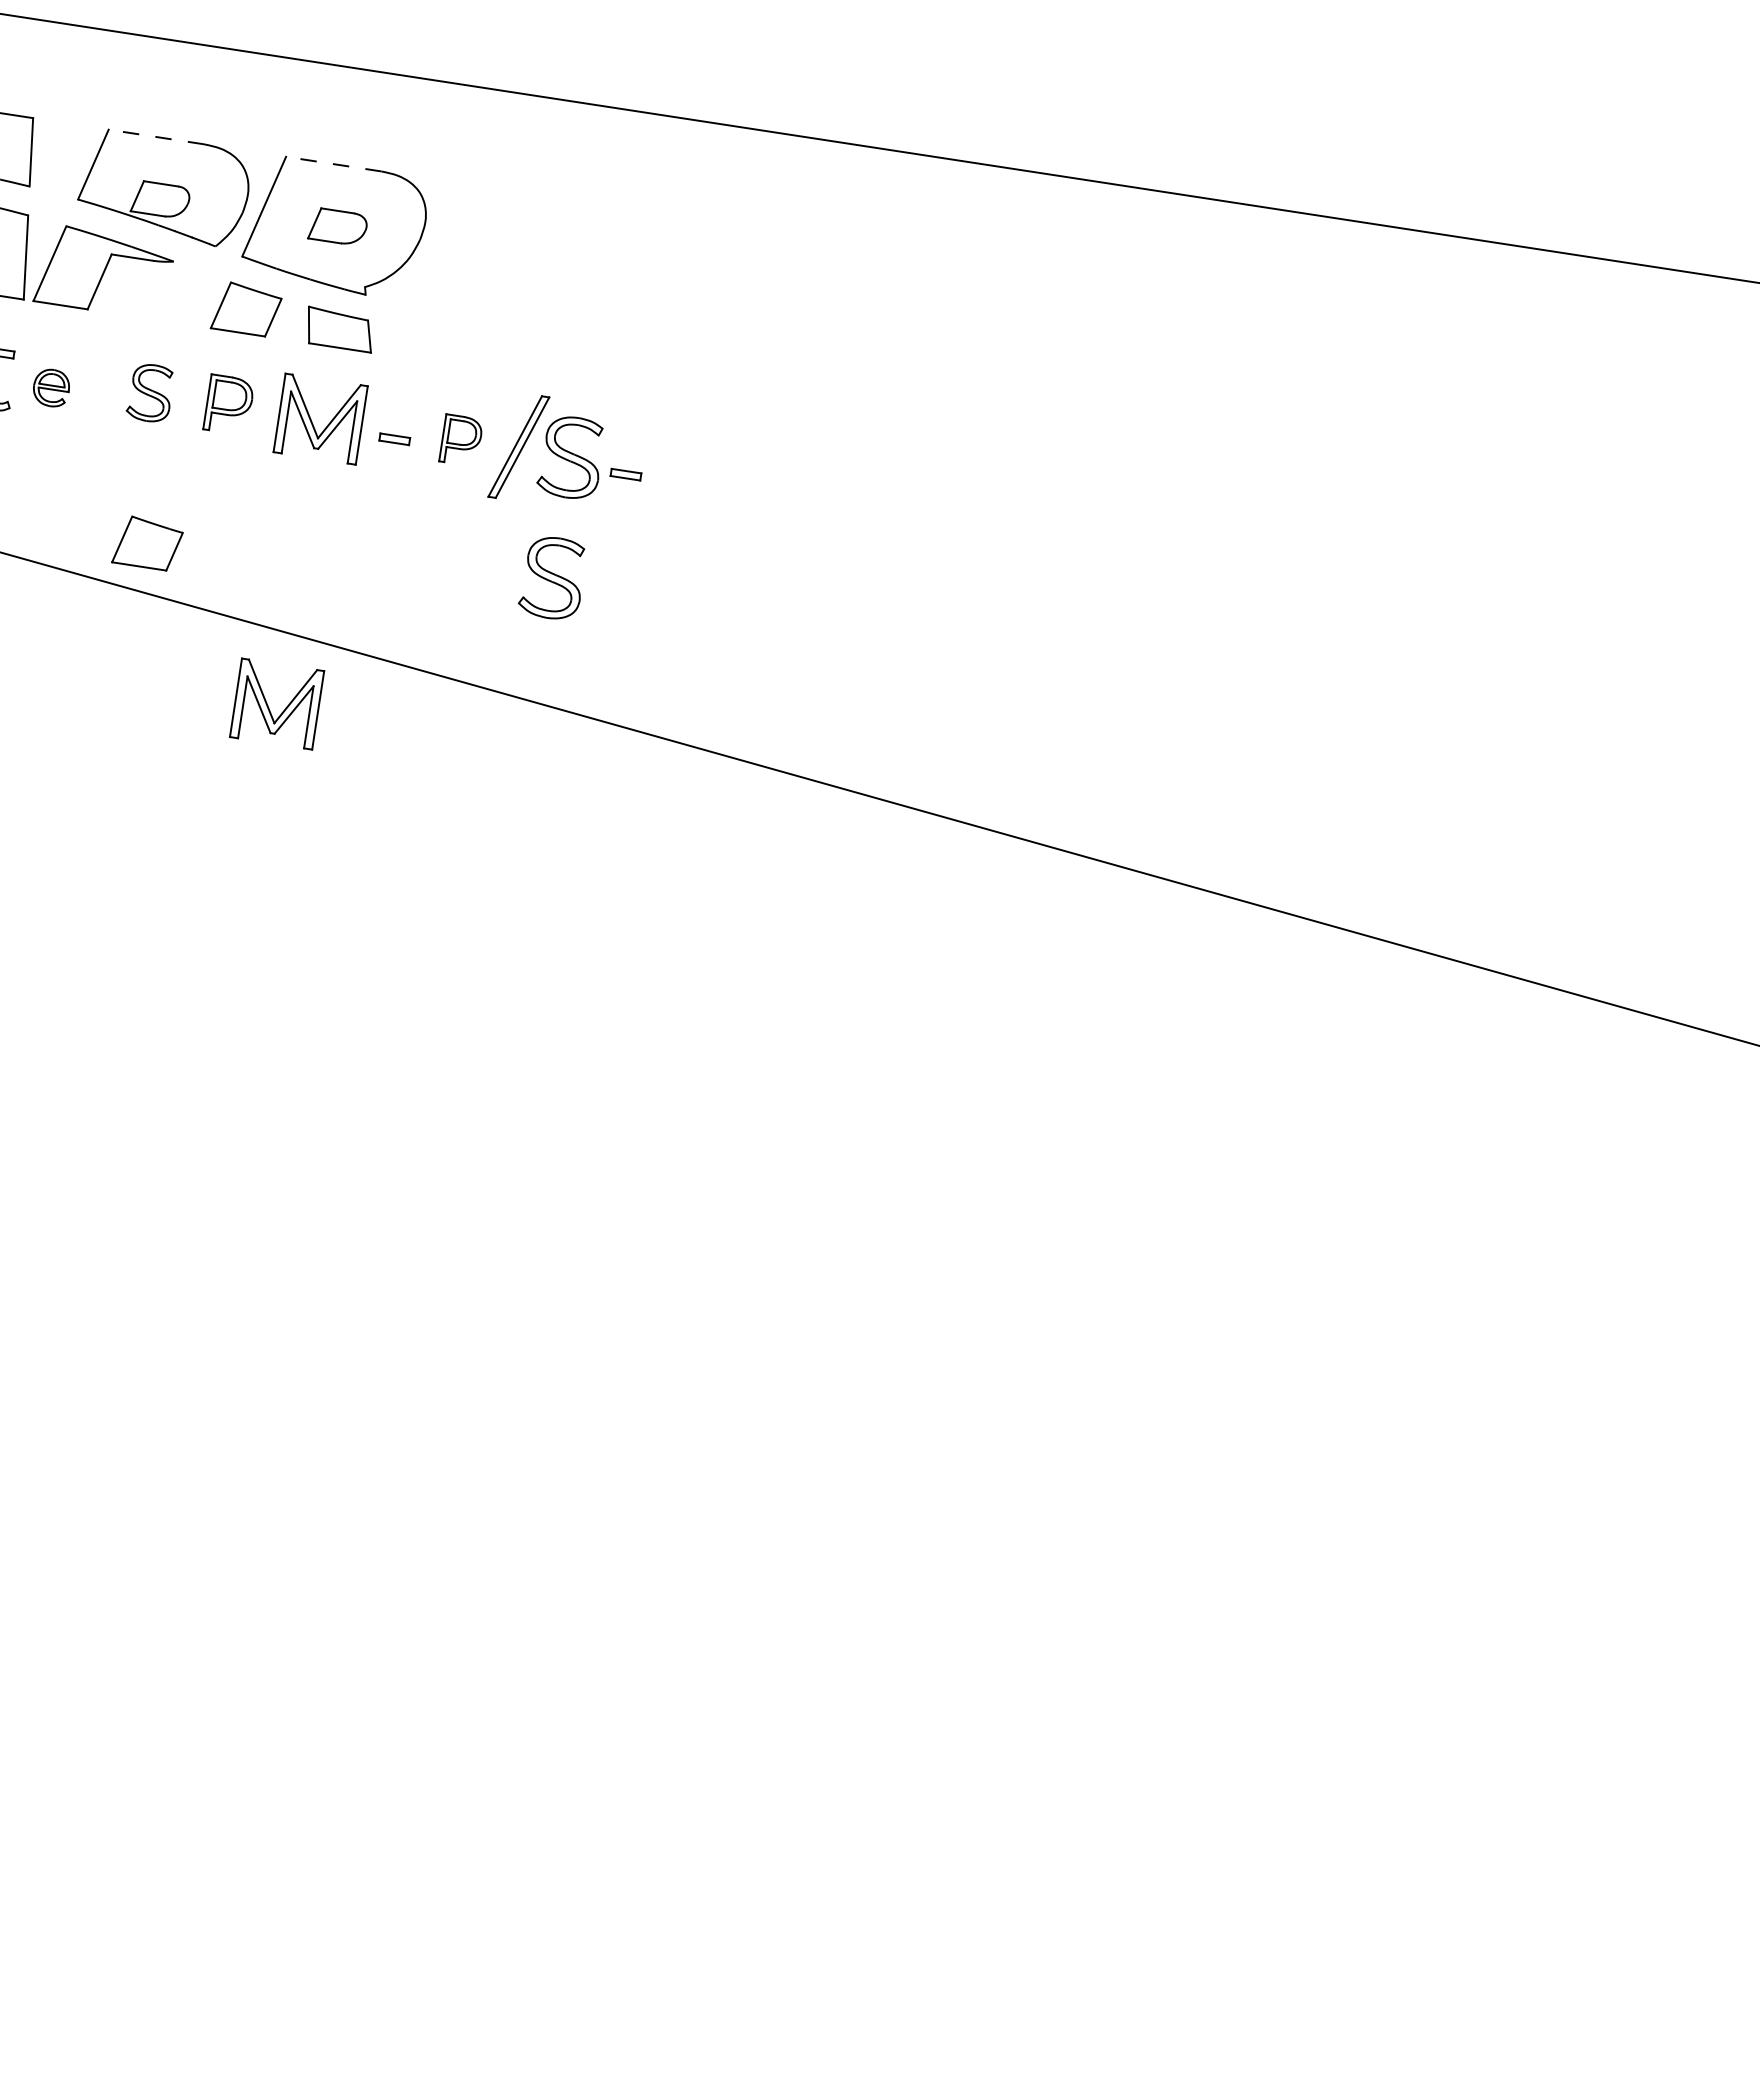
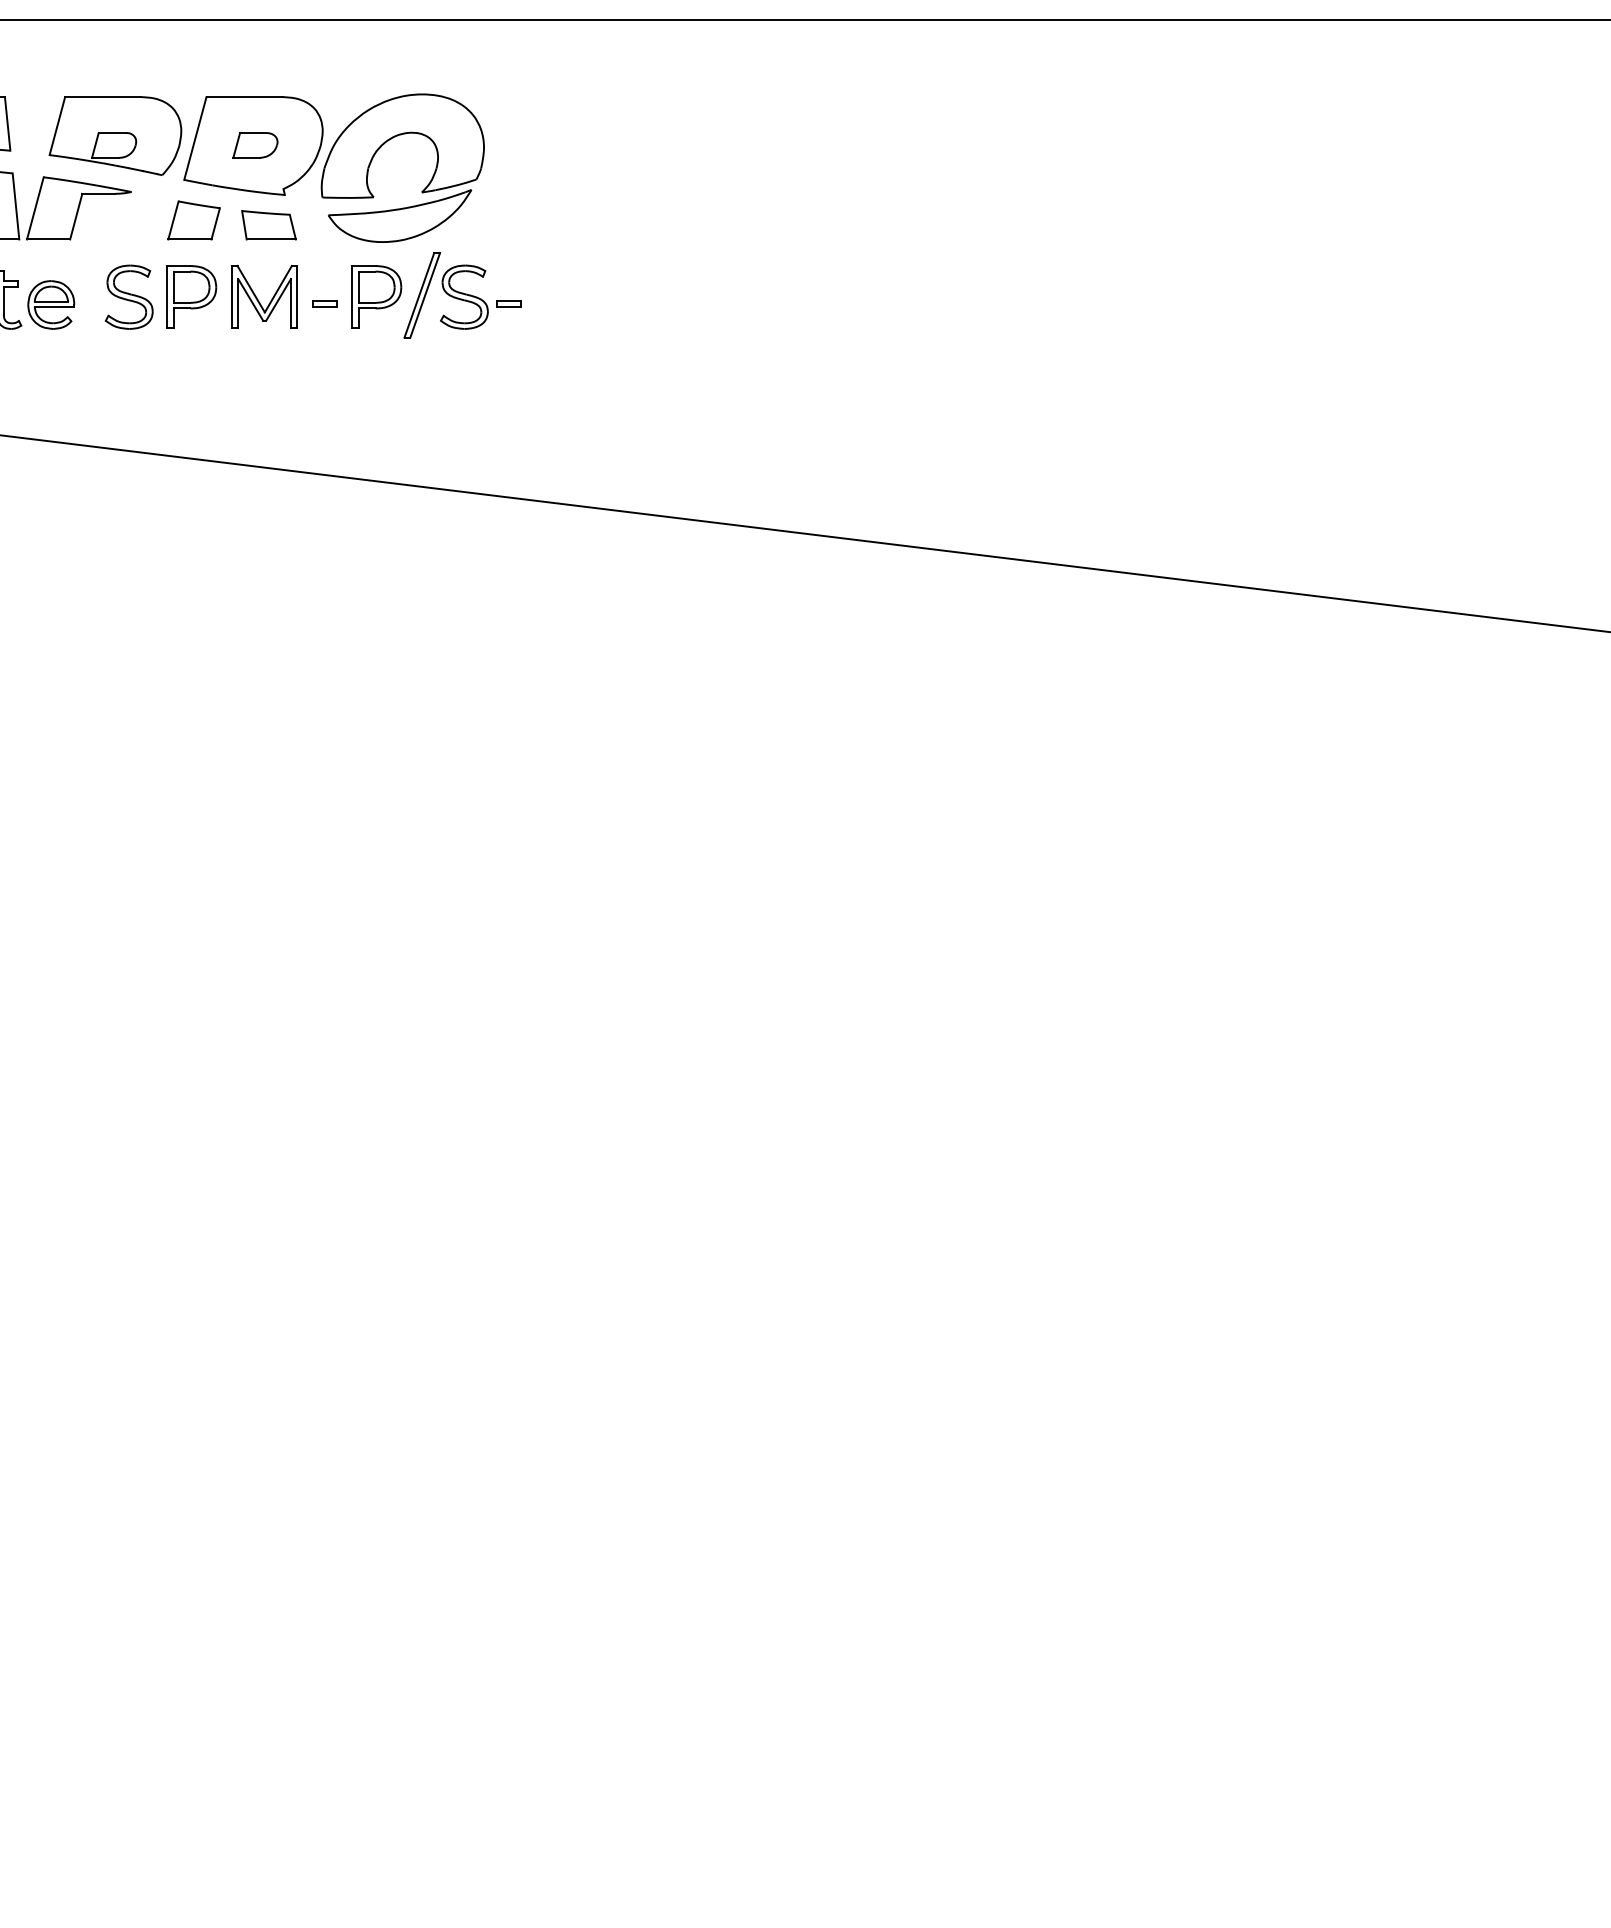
line: (156, 137) -> (103, 97), dashed -> solid
line: (333, 164) -> (244, 97), dashed -> solid
part: (497, 252) -> (382, 146), added
part: (51, 387) -> (51, 304), size x1.67
part: (149, 392) -> (128, 296), size x1.43
part: (228, 404) -> (191, 296), size x1.43
part: (461, 439) -> (376, 296), size x1.67
part: (147, 543) -> (144, 414), removed
part: (553, 577) -> (464, 392), removed
part: (268, 705) -> (258, 526), removed

